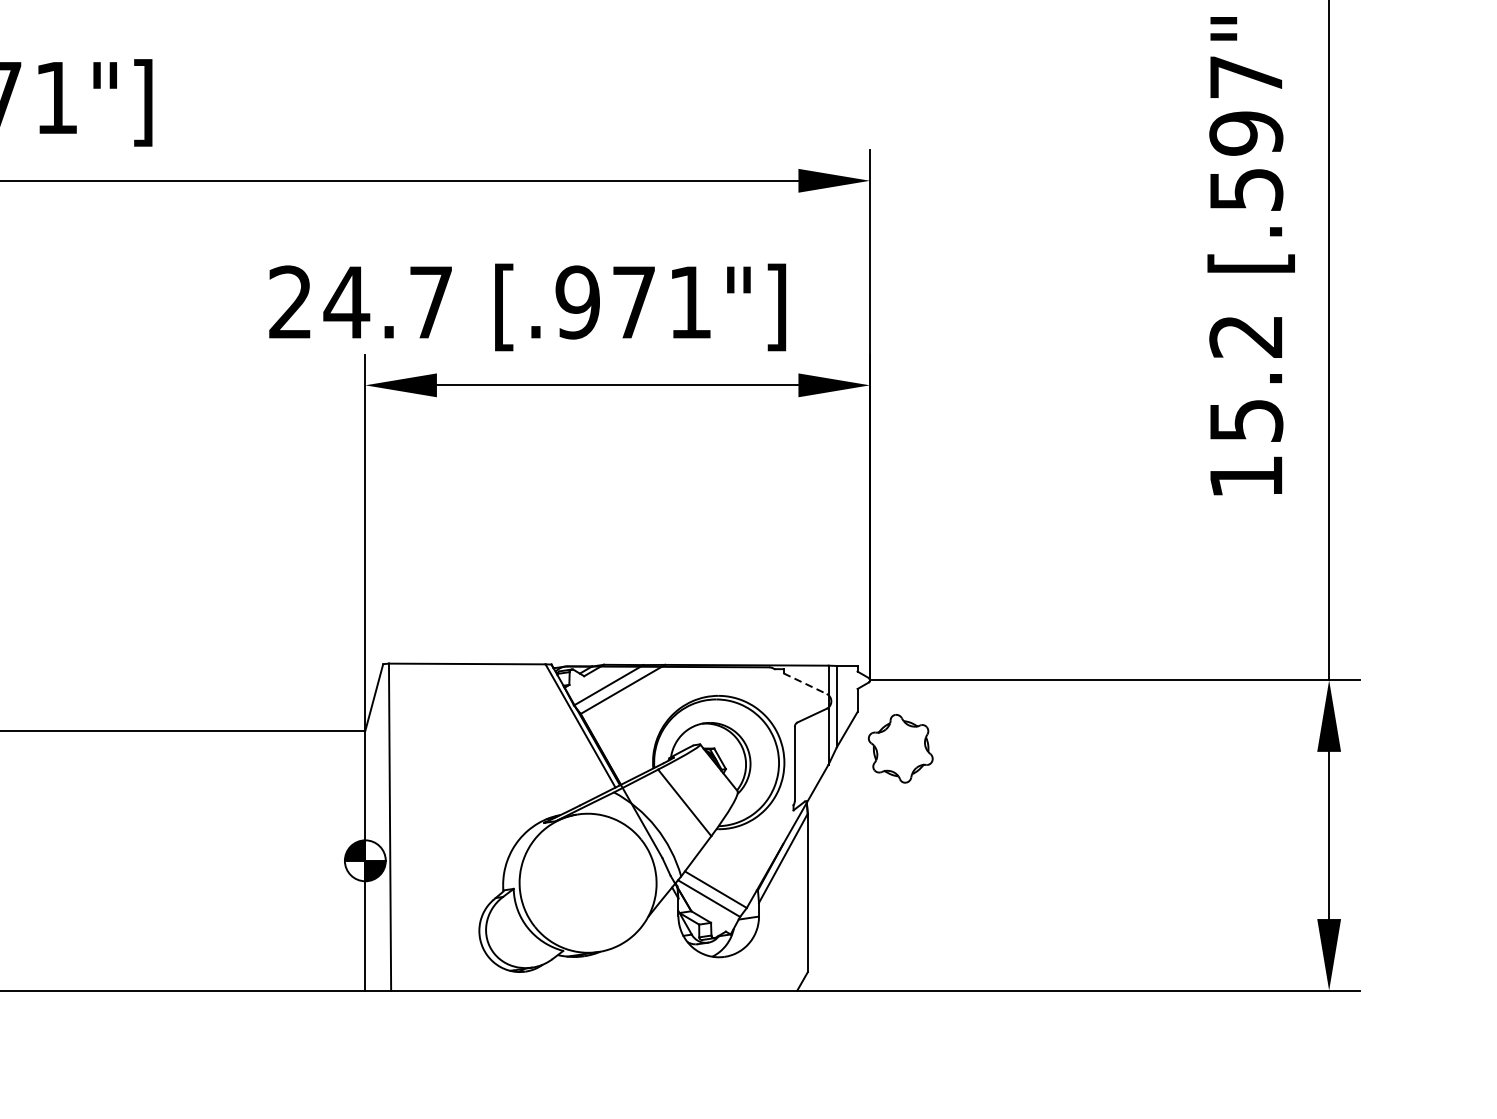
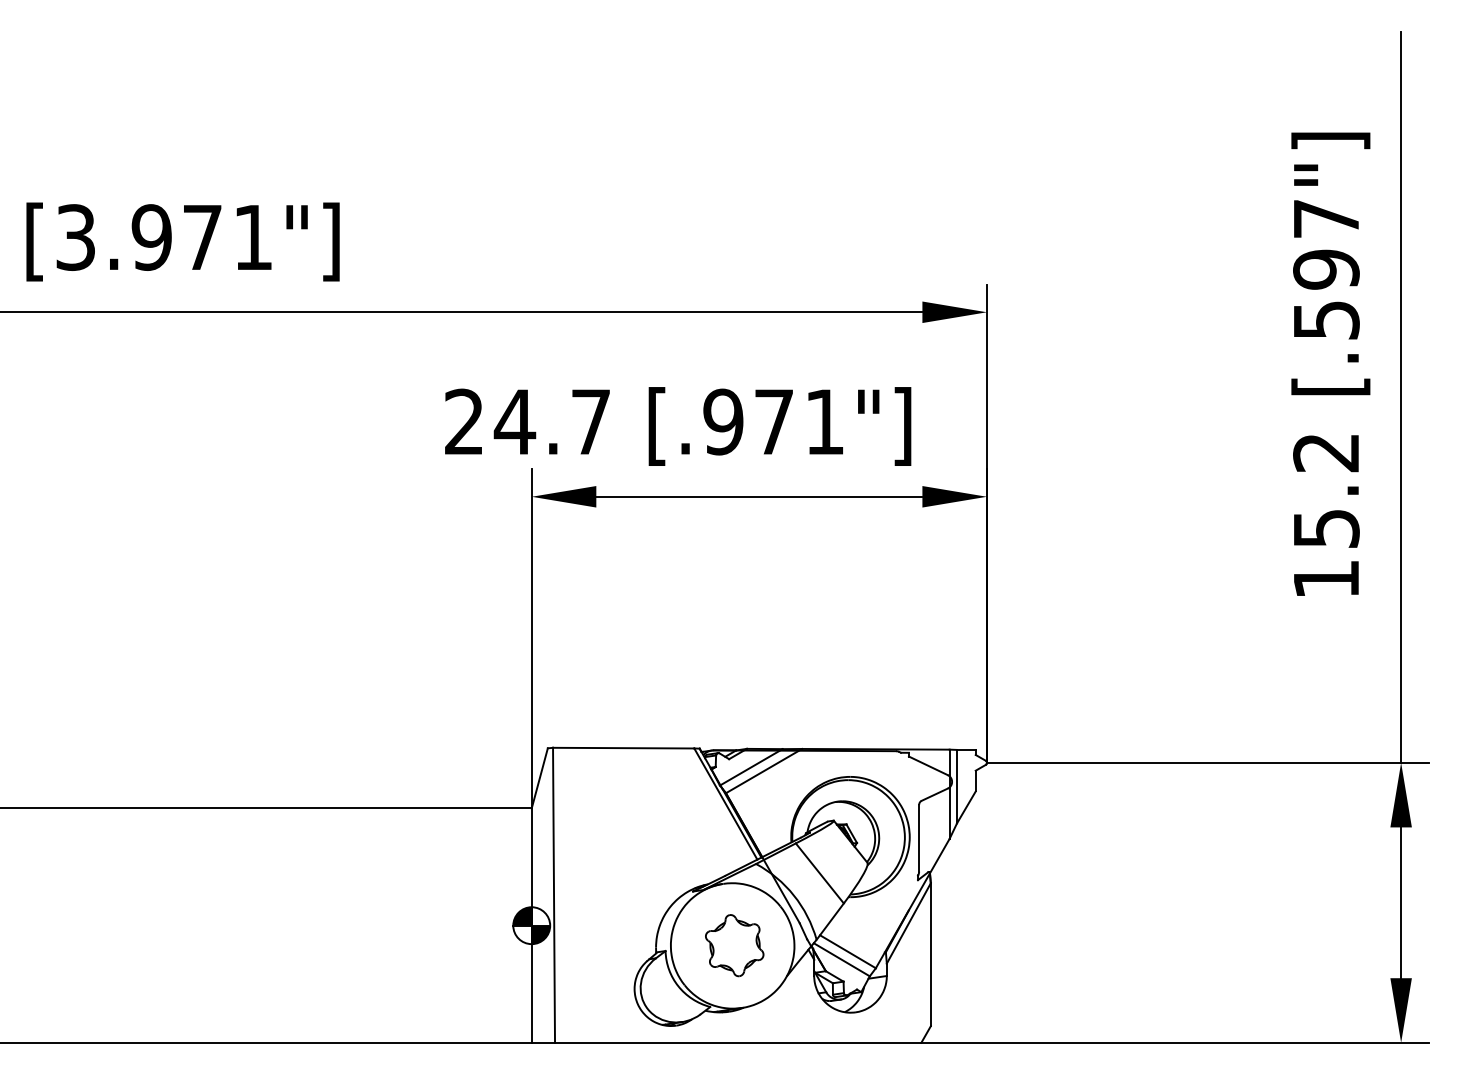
line: (805, 683) -> (928, 765), dashed -> solid
part: (900, 748) -> (734, 945), moved

